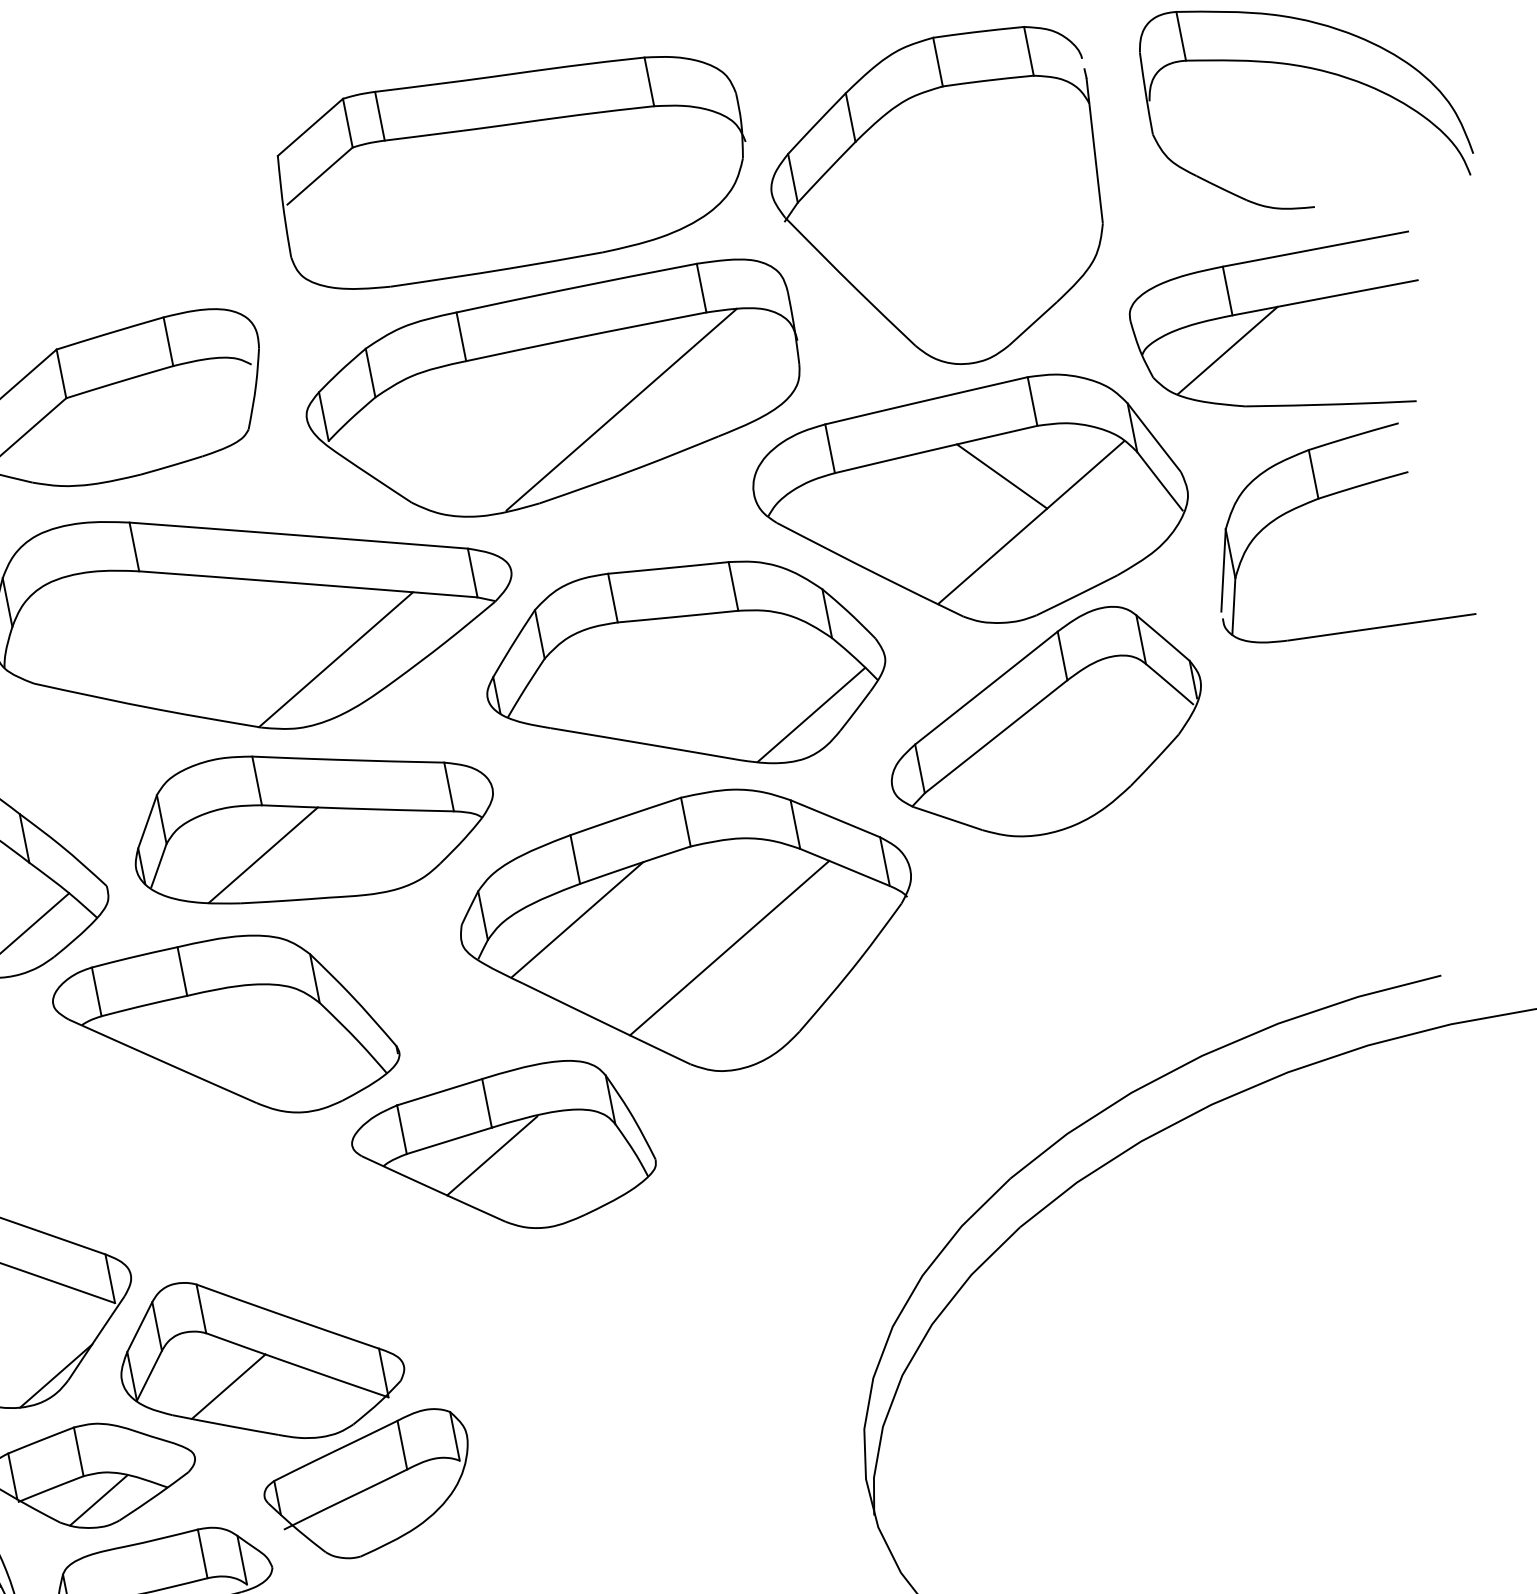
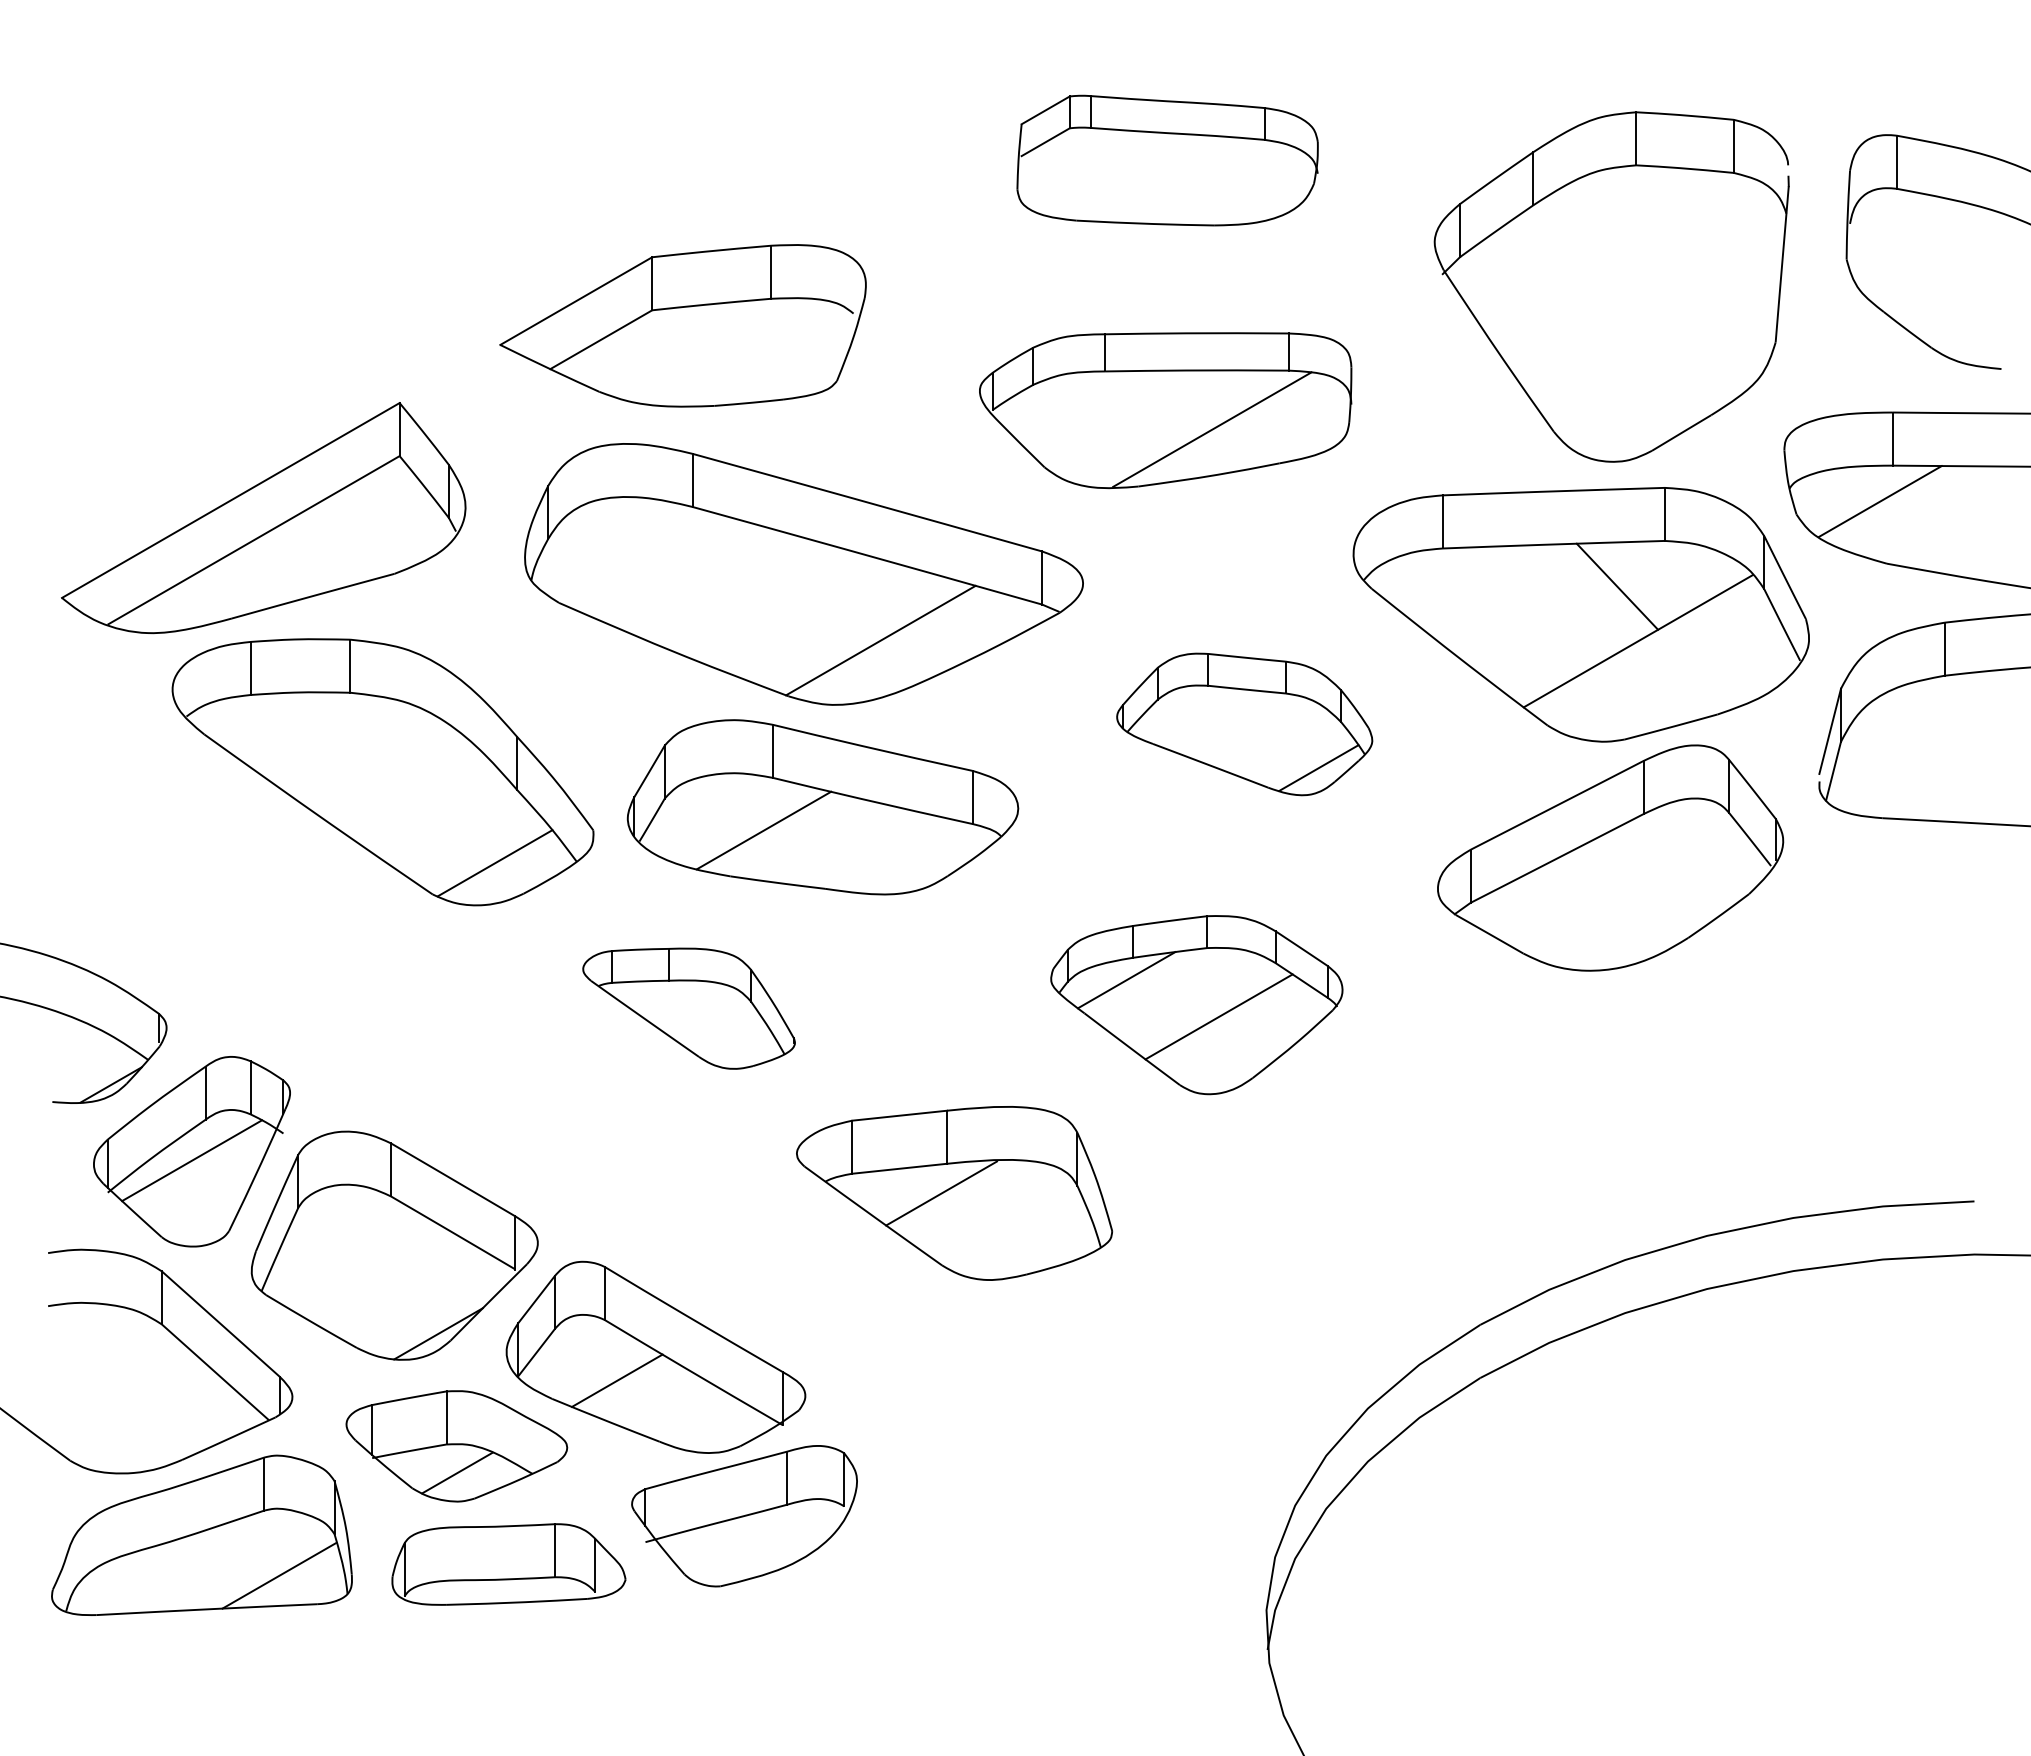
part: (511, 167) -> (1167, 160), size x0.6
part: (555, 396) -> (1165, 410), size x0.7
part: (684, 670) -> (1244, 724), size x0.6
part: (691, 936) -> (1196, 1004), size x0.6
part: (226, 1032) -> (688, 1008), size x0.6

